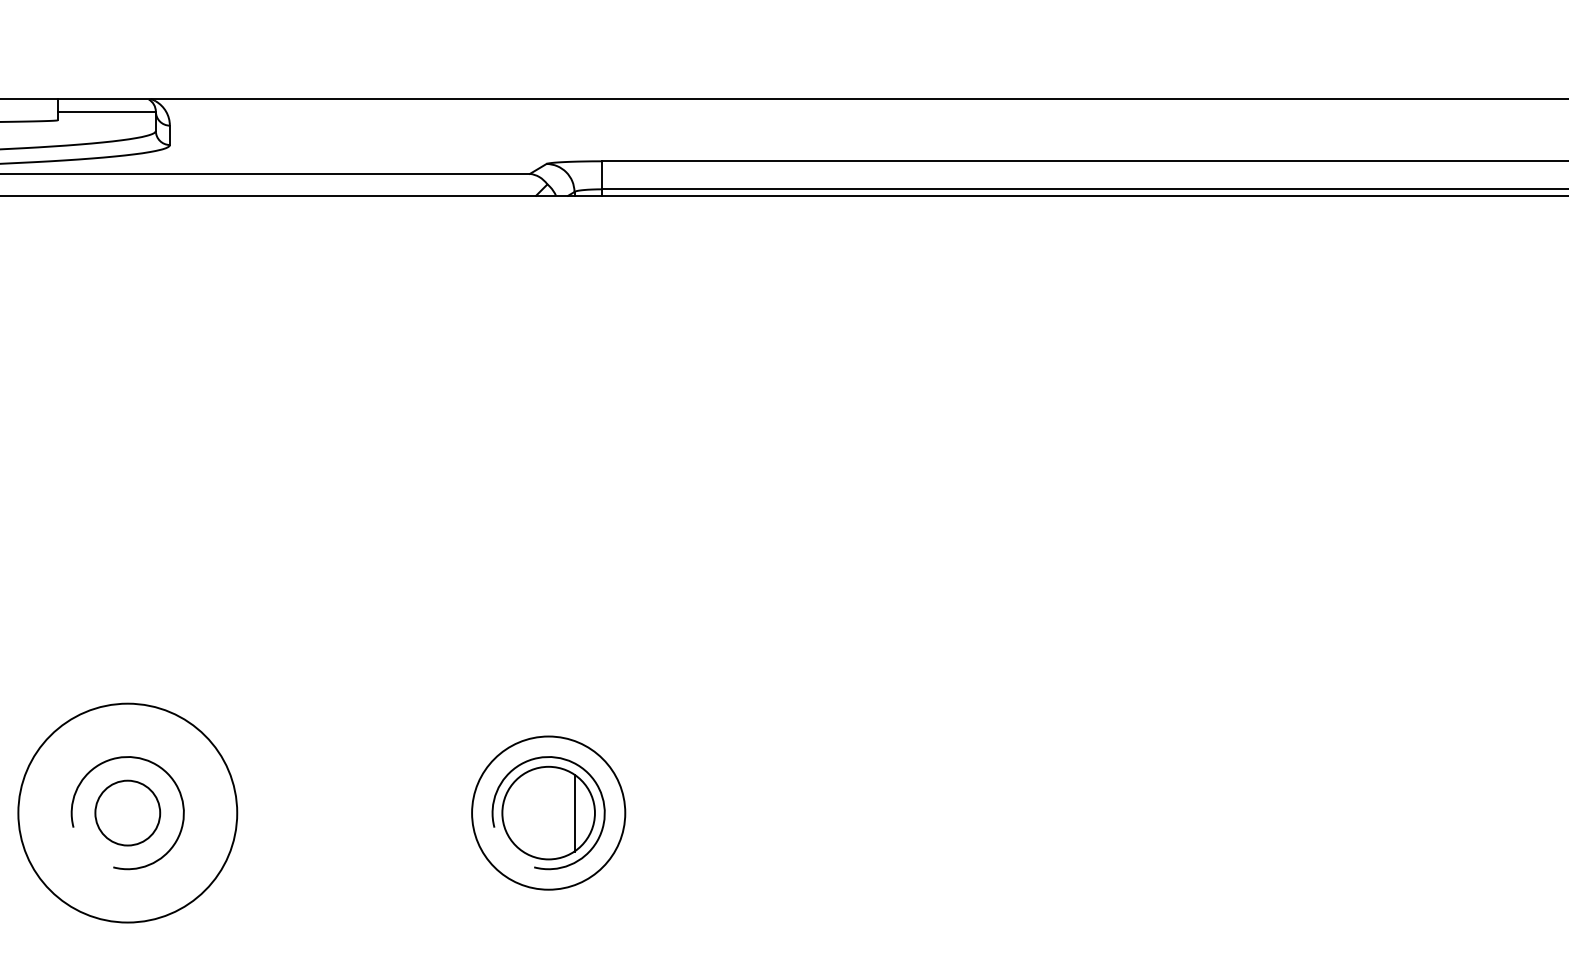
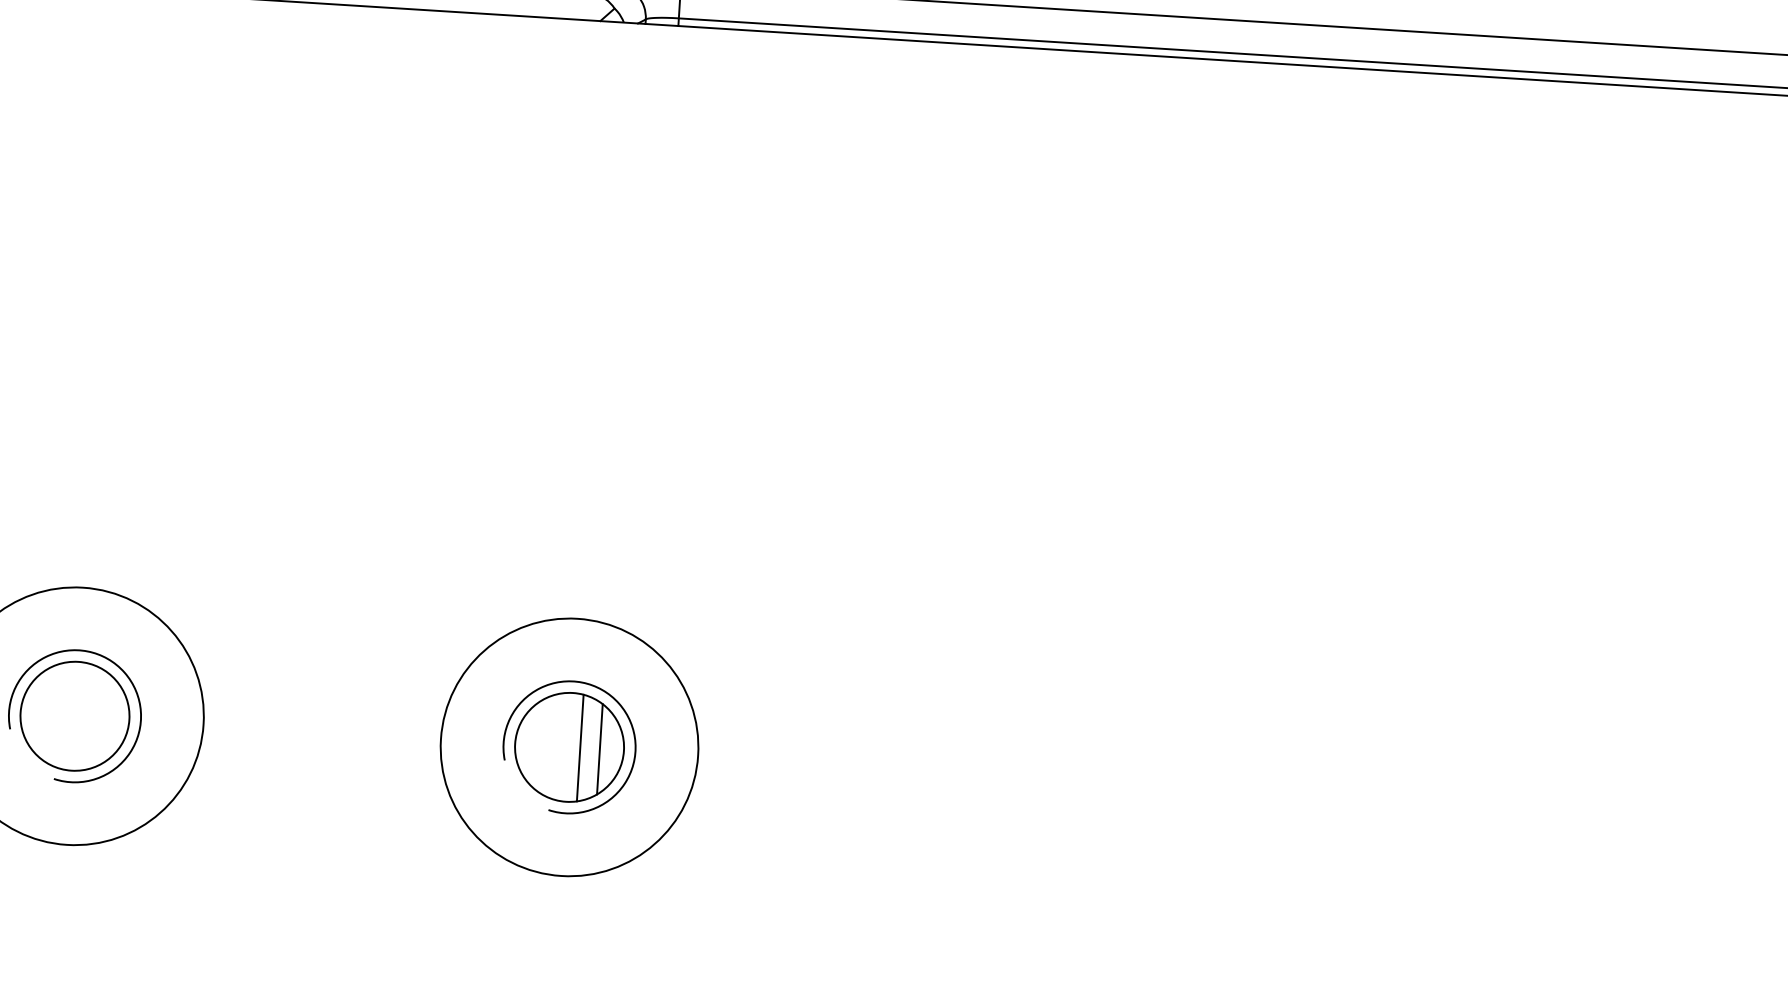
circle: (127, 812) -> (74, 715), size x1.43
circle: (548, 812) -> (569, 746), size x1.43
line: (557, 812) -> (579, 747), added

